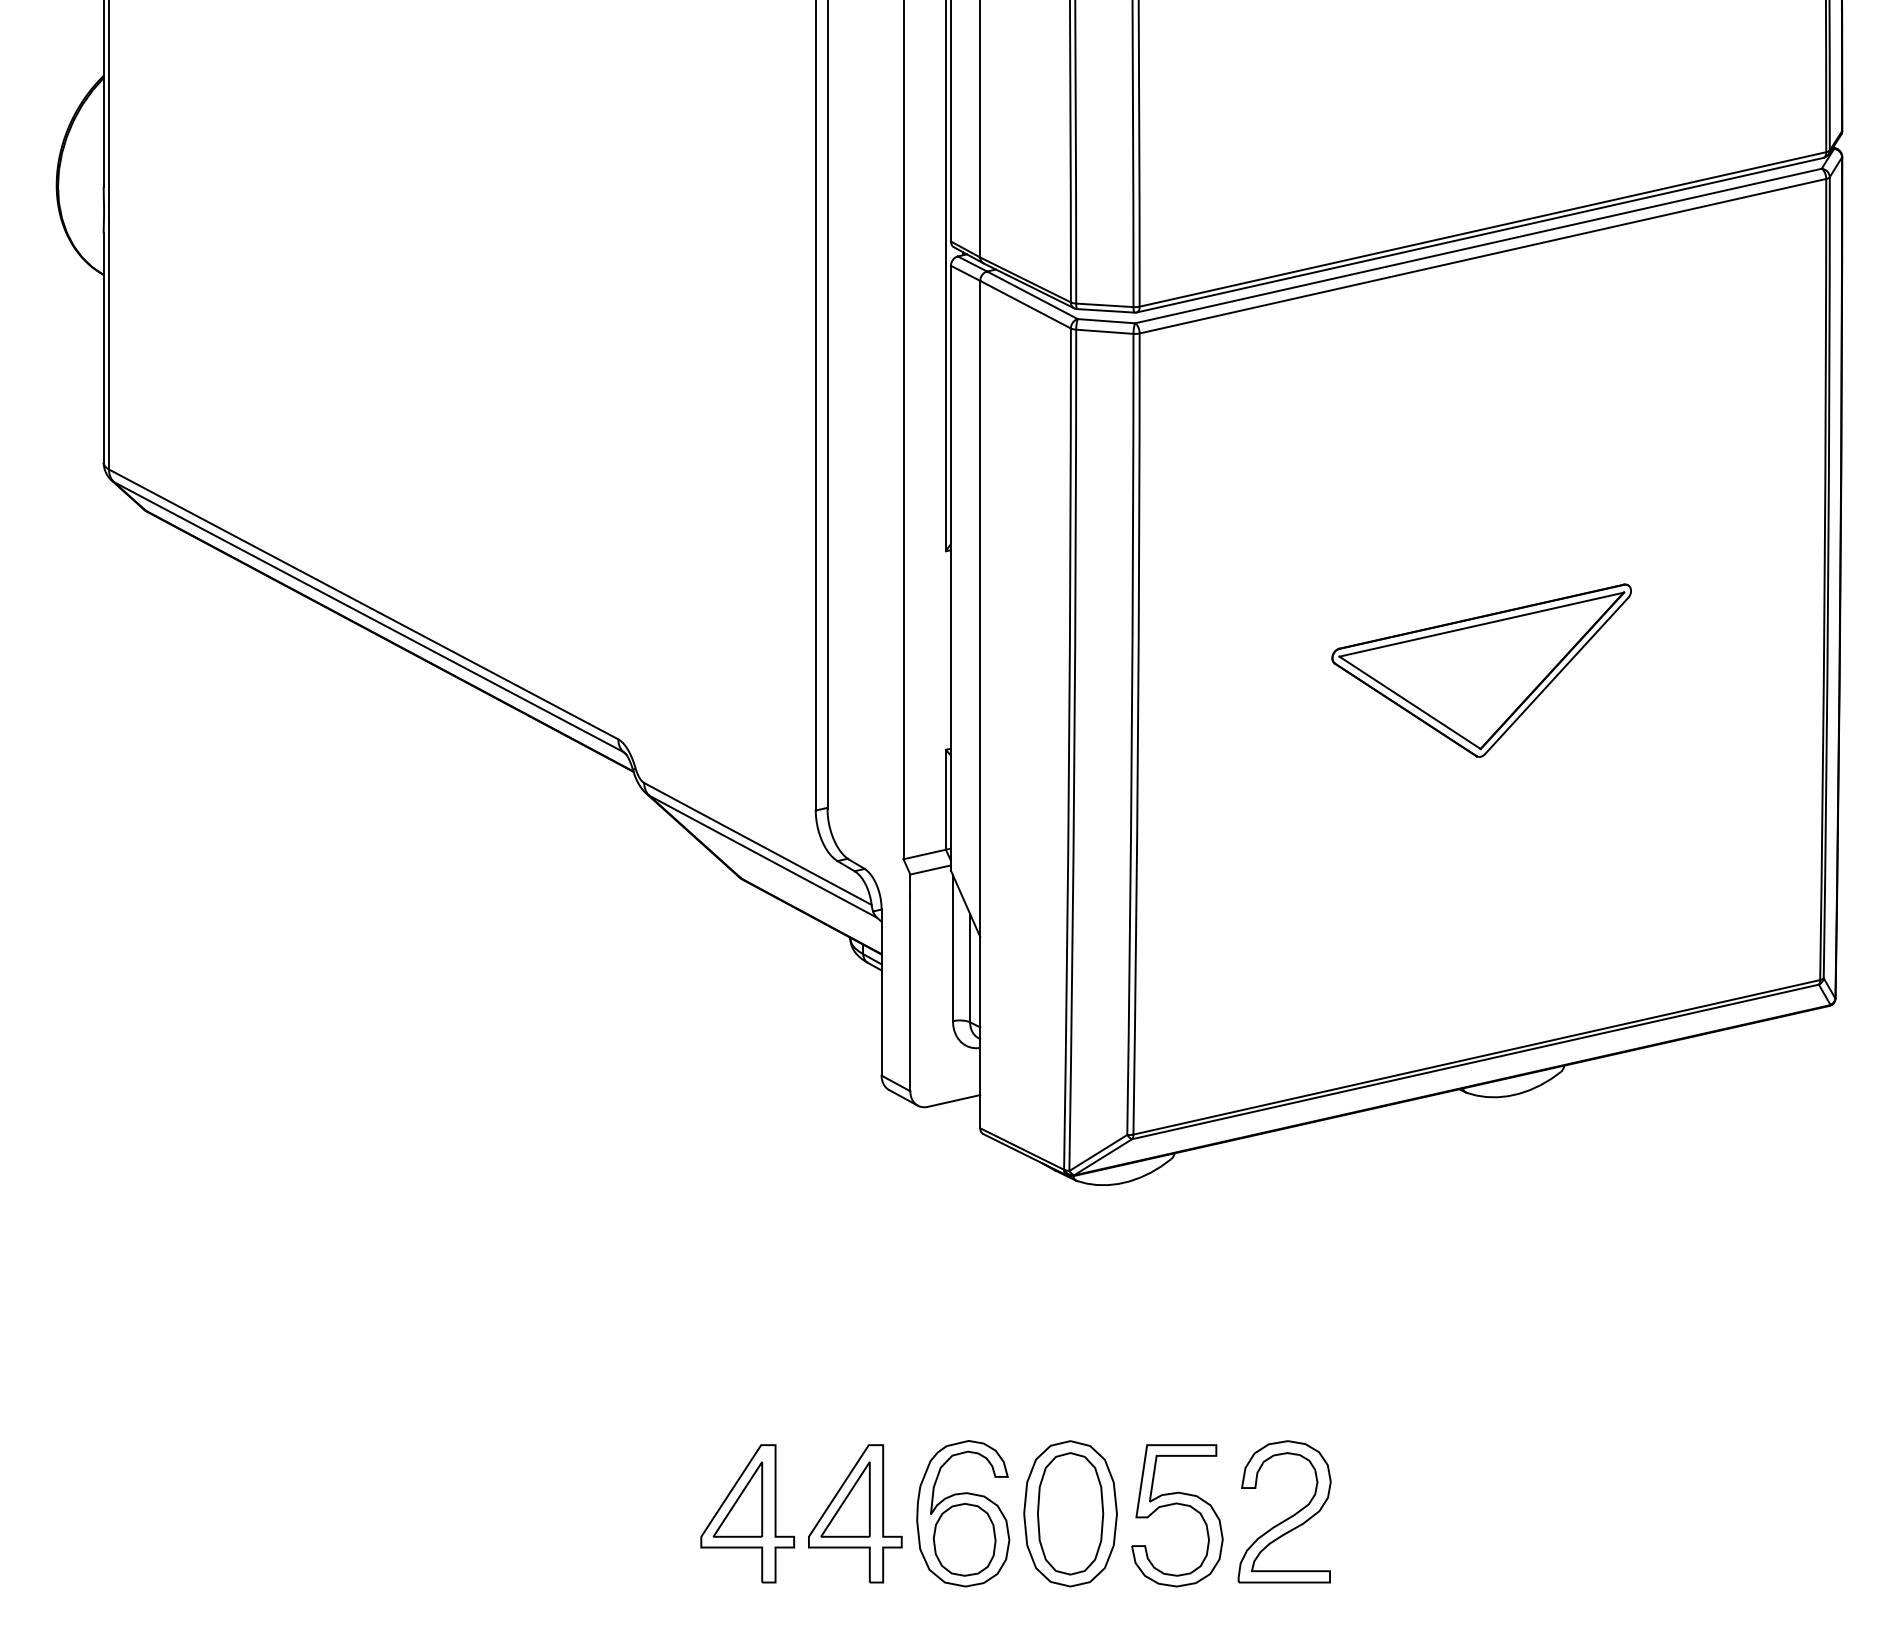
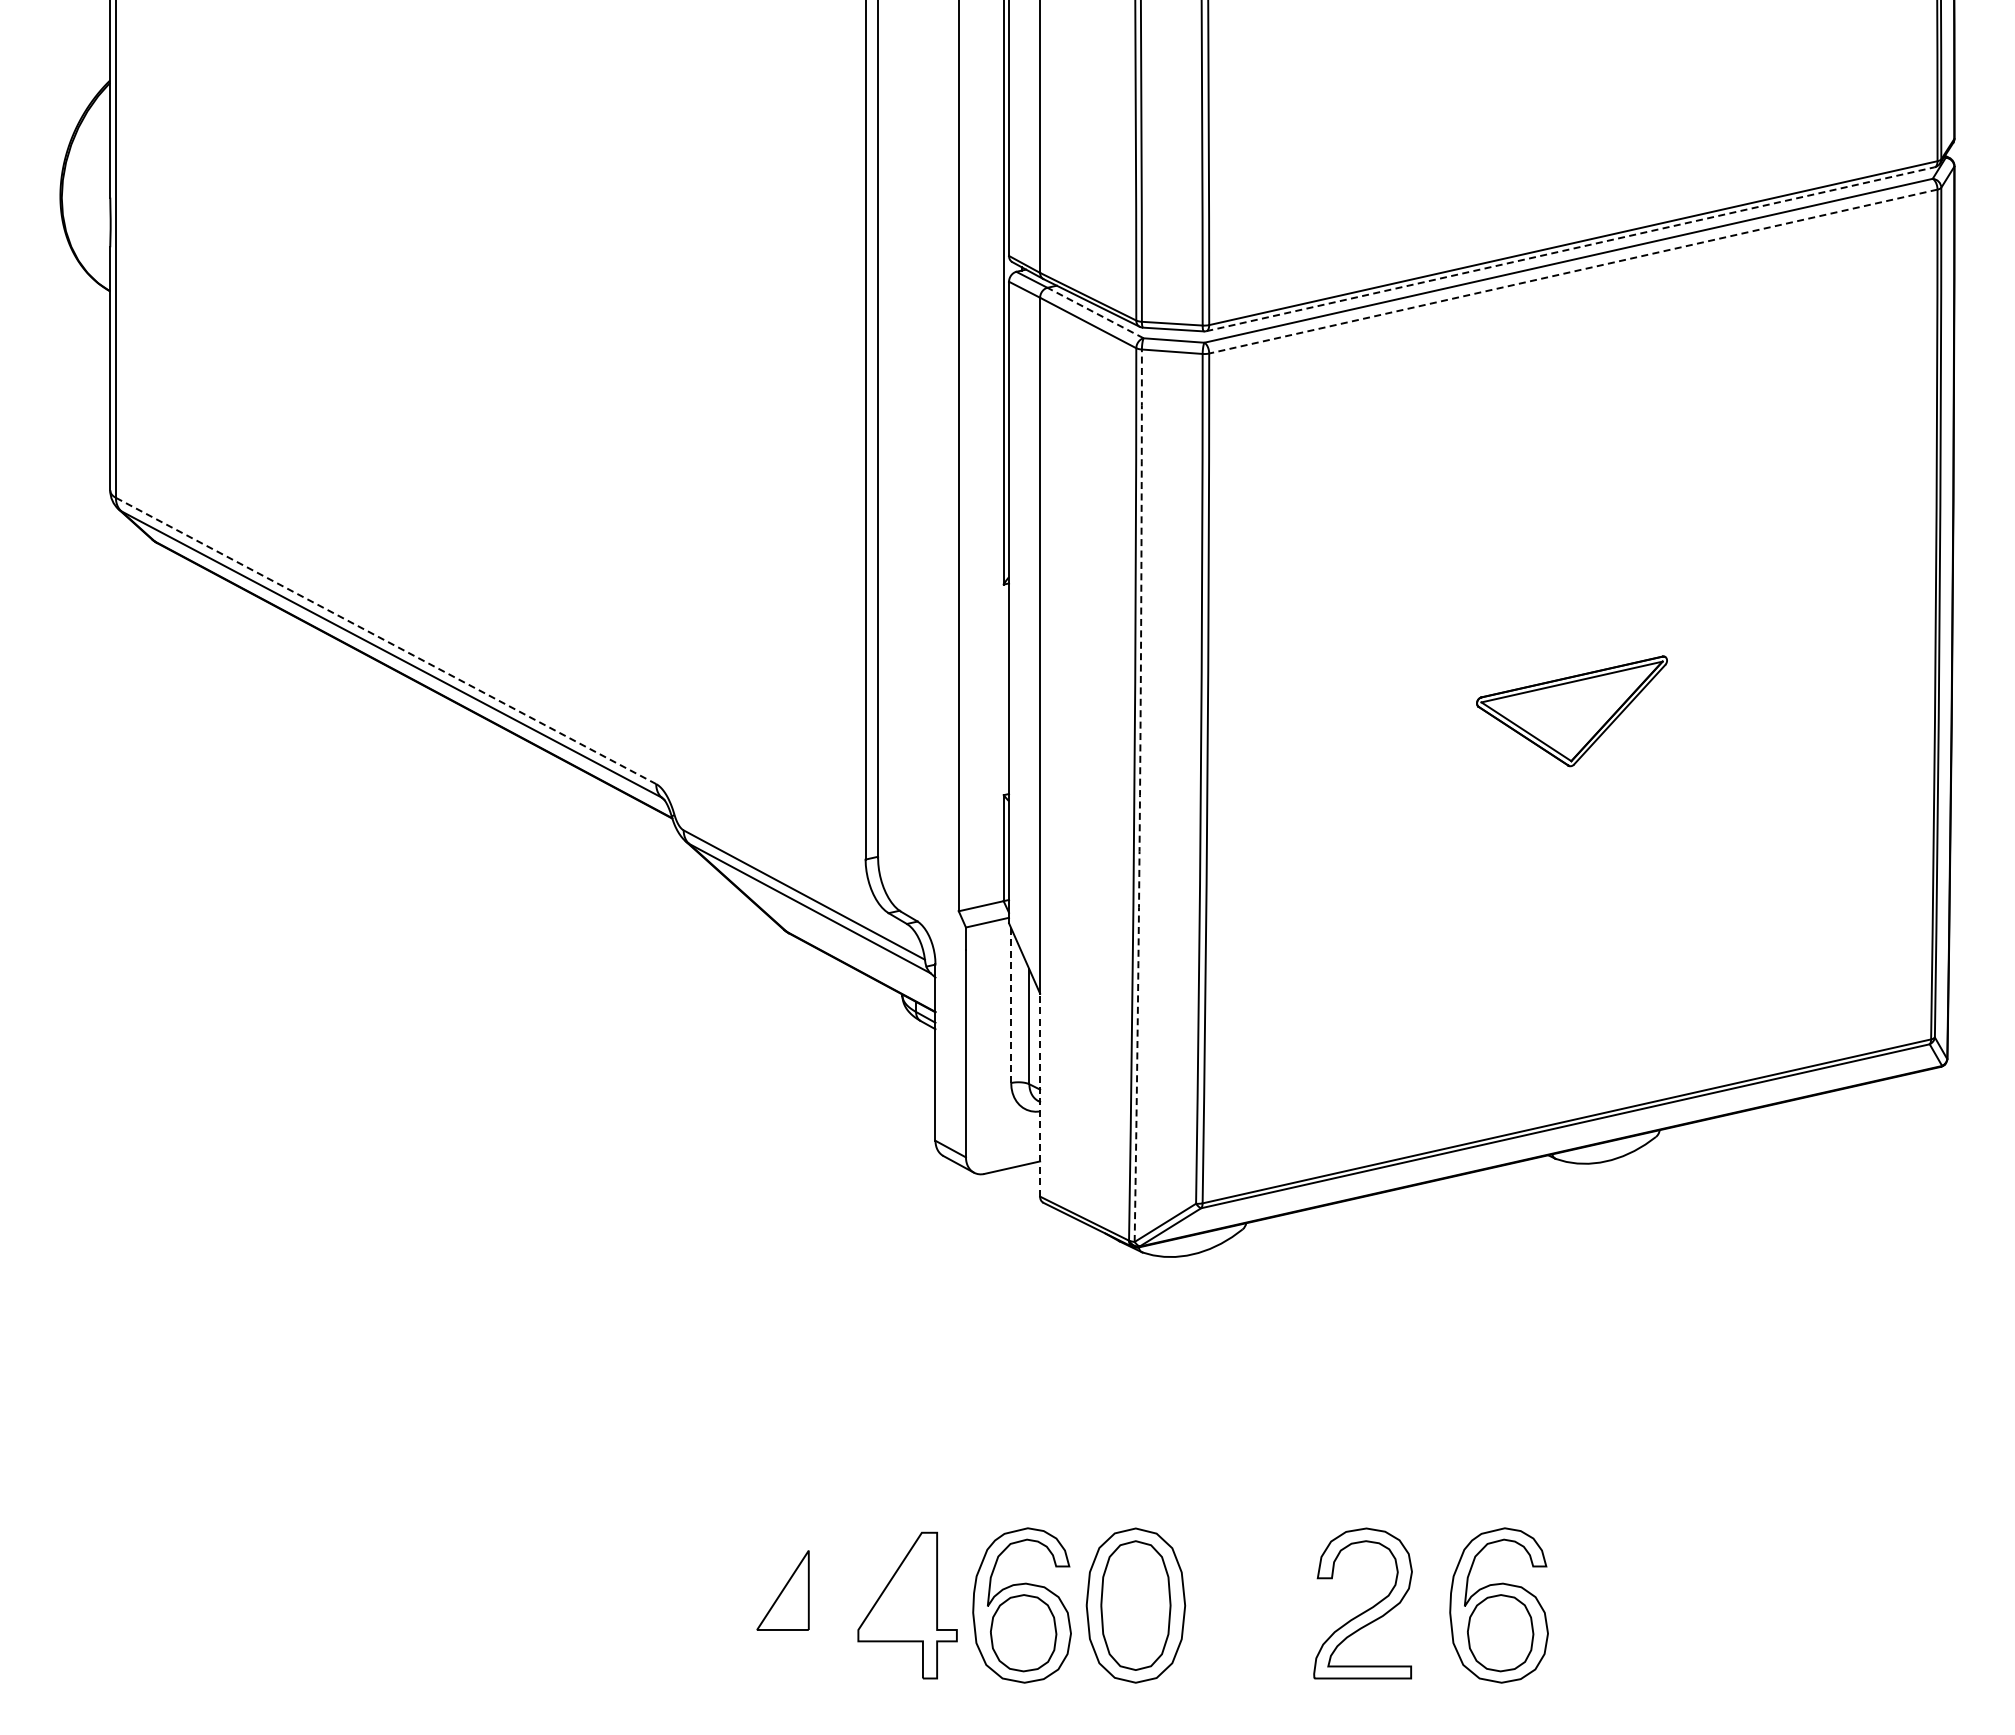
line: (1480, 235) -> (1570, 249), solid -> dashed
line: (1482, 256) -> (1572, 271), solid -> dashed
line: (1032, 294) -> (1095, 312), solid -> dashed
line: (364, 604) -> (386, 640), solid -> dashed
part: (1481, 670) -> (1571, 711), size x0.6
arc: (1074, 750) -> (1140, 795), solid -> dashed
line: (953, 949) -> (1011, 1006), solid -> dashed
line: (980, 1031) -> (1040, 1094), solid -> dashed
part: (844, 1499) -> (896, 1590), removed
part: (1179, 1505) -> (1251, 1596), removed
part: (747, 1513) -> (793, 1605), removed
part: (1412, 1513) -> (1498, 1605), added

